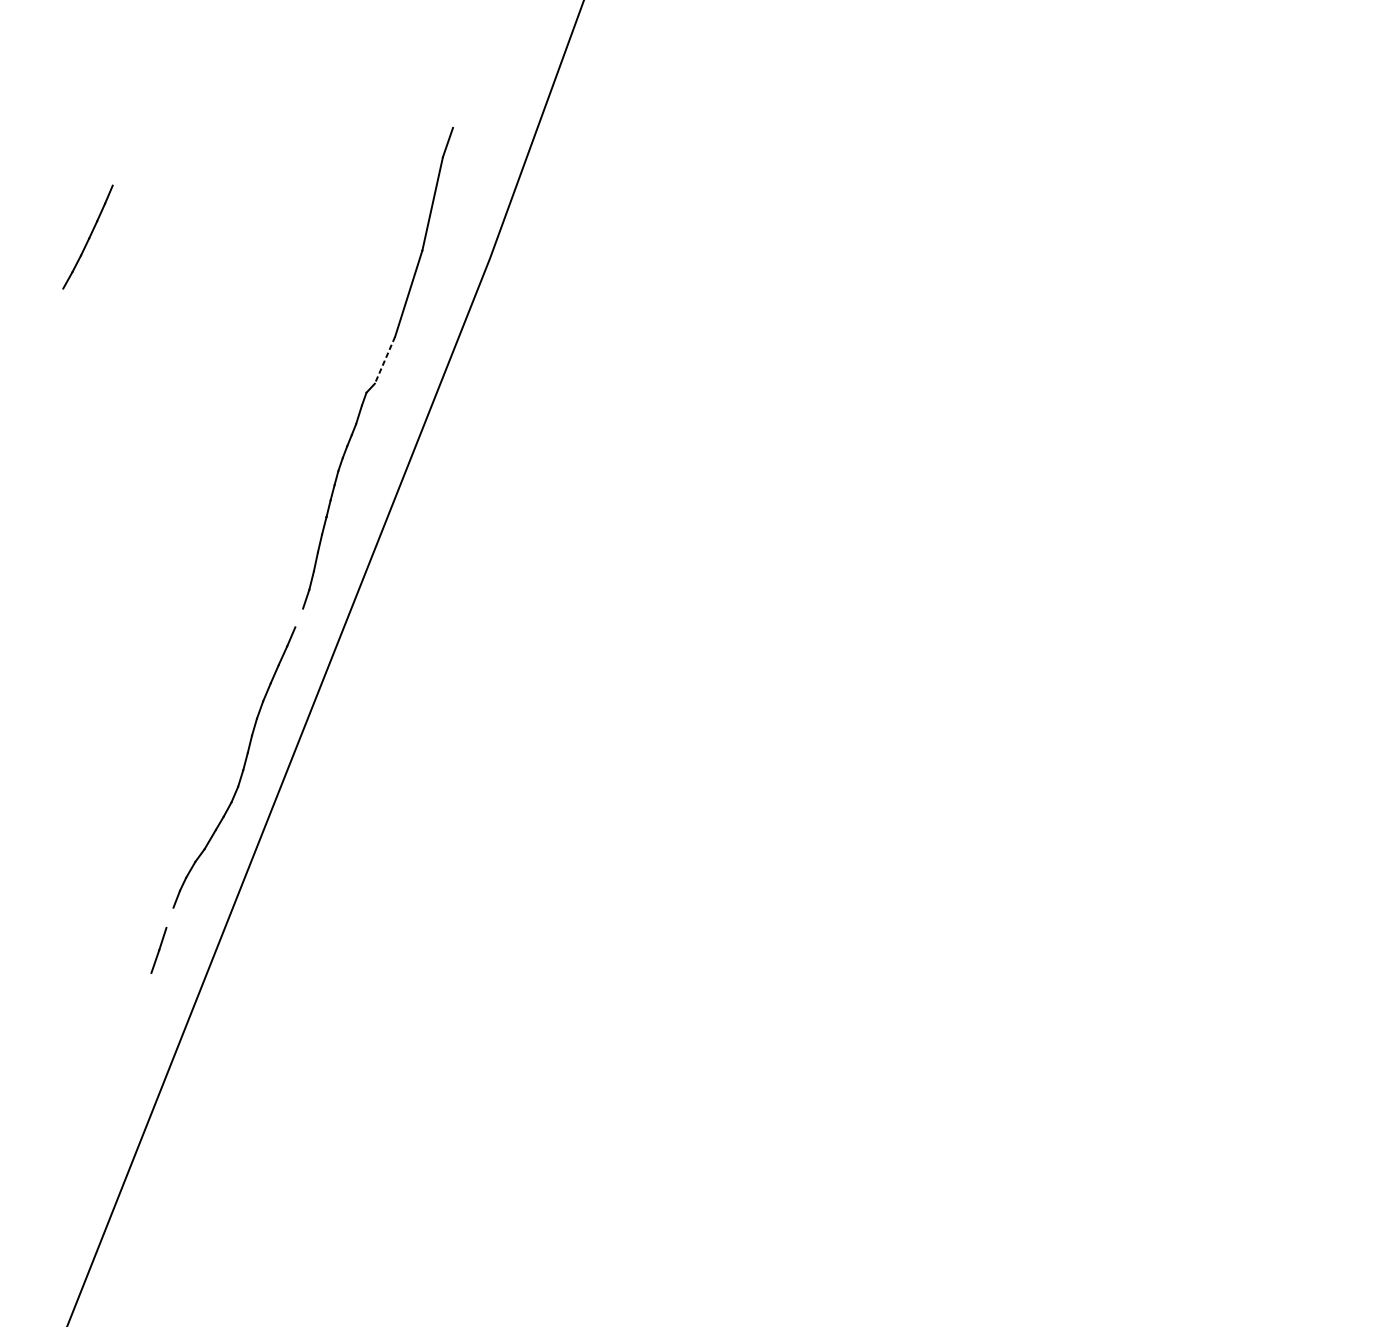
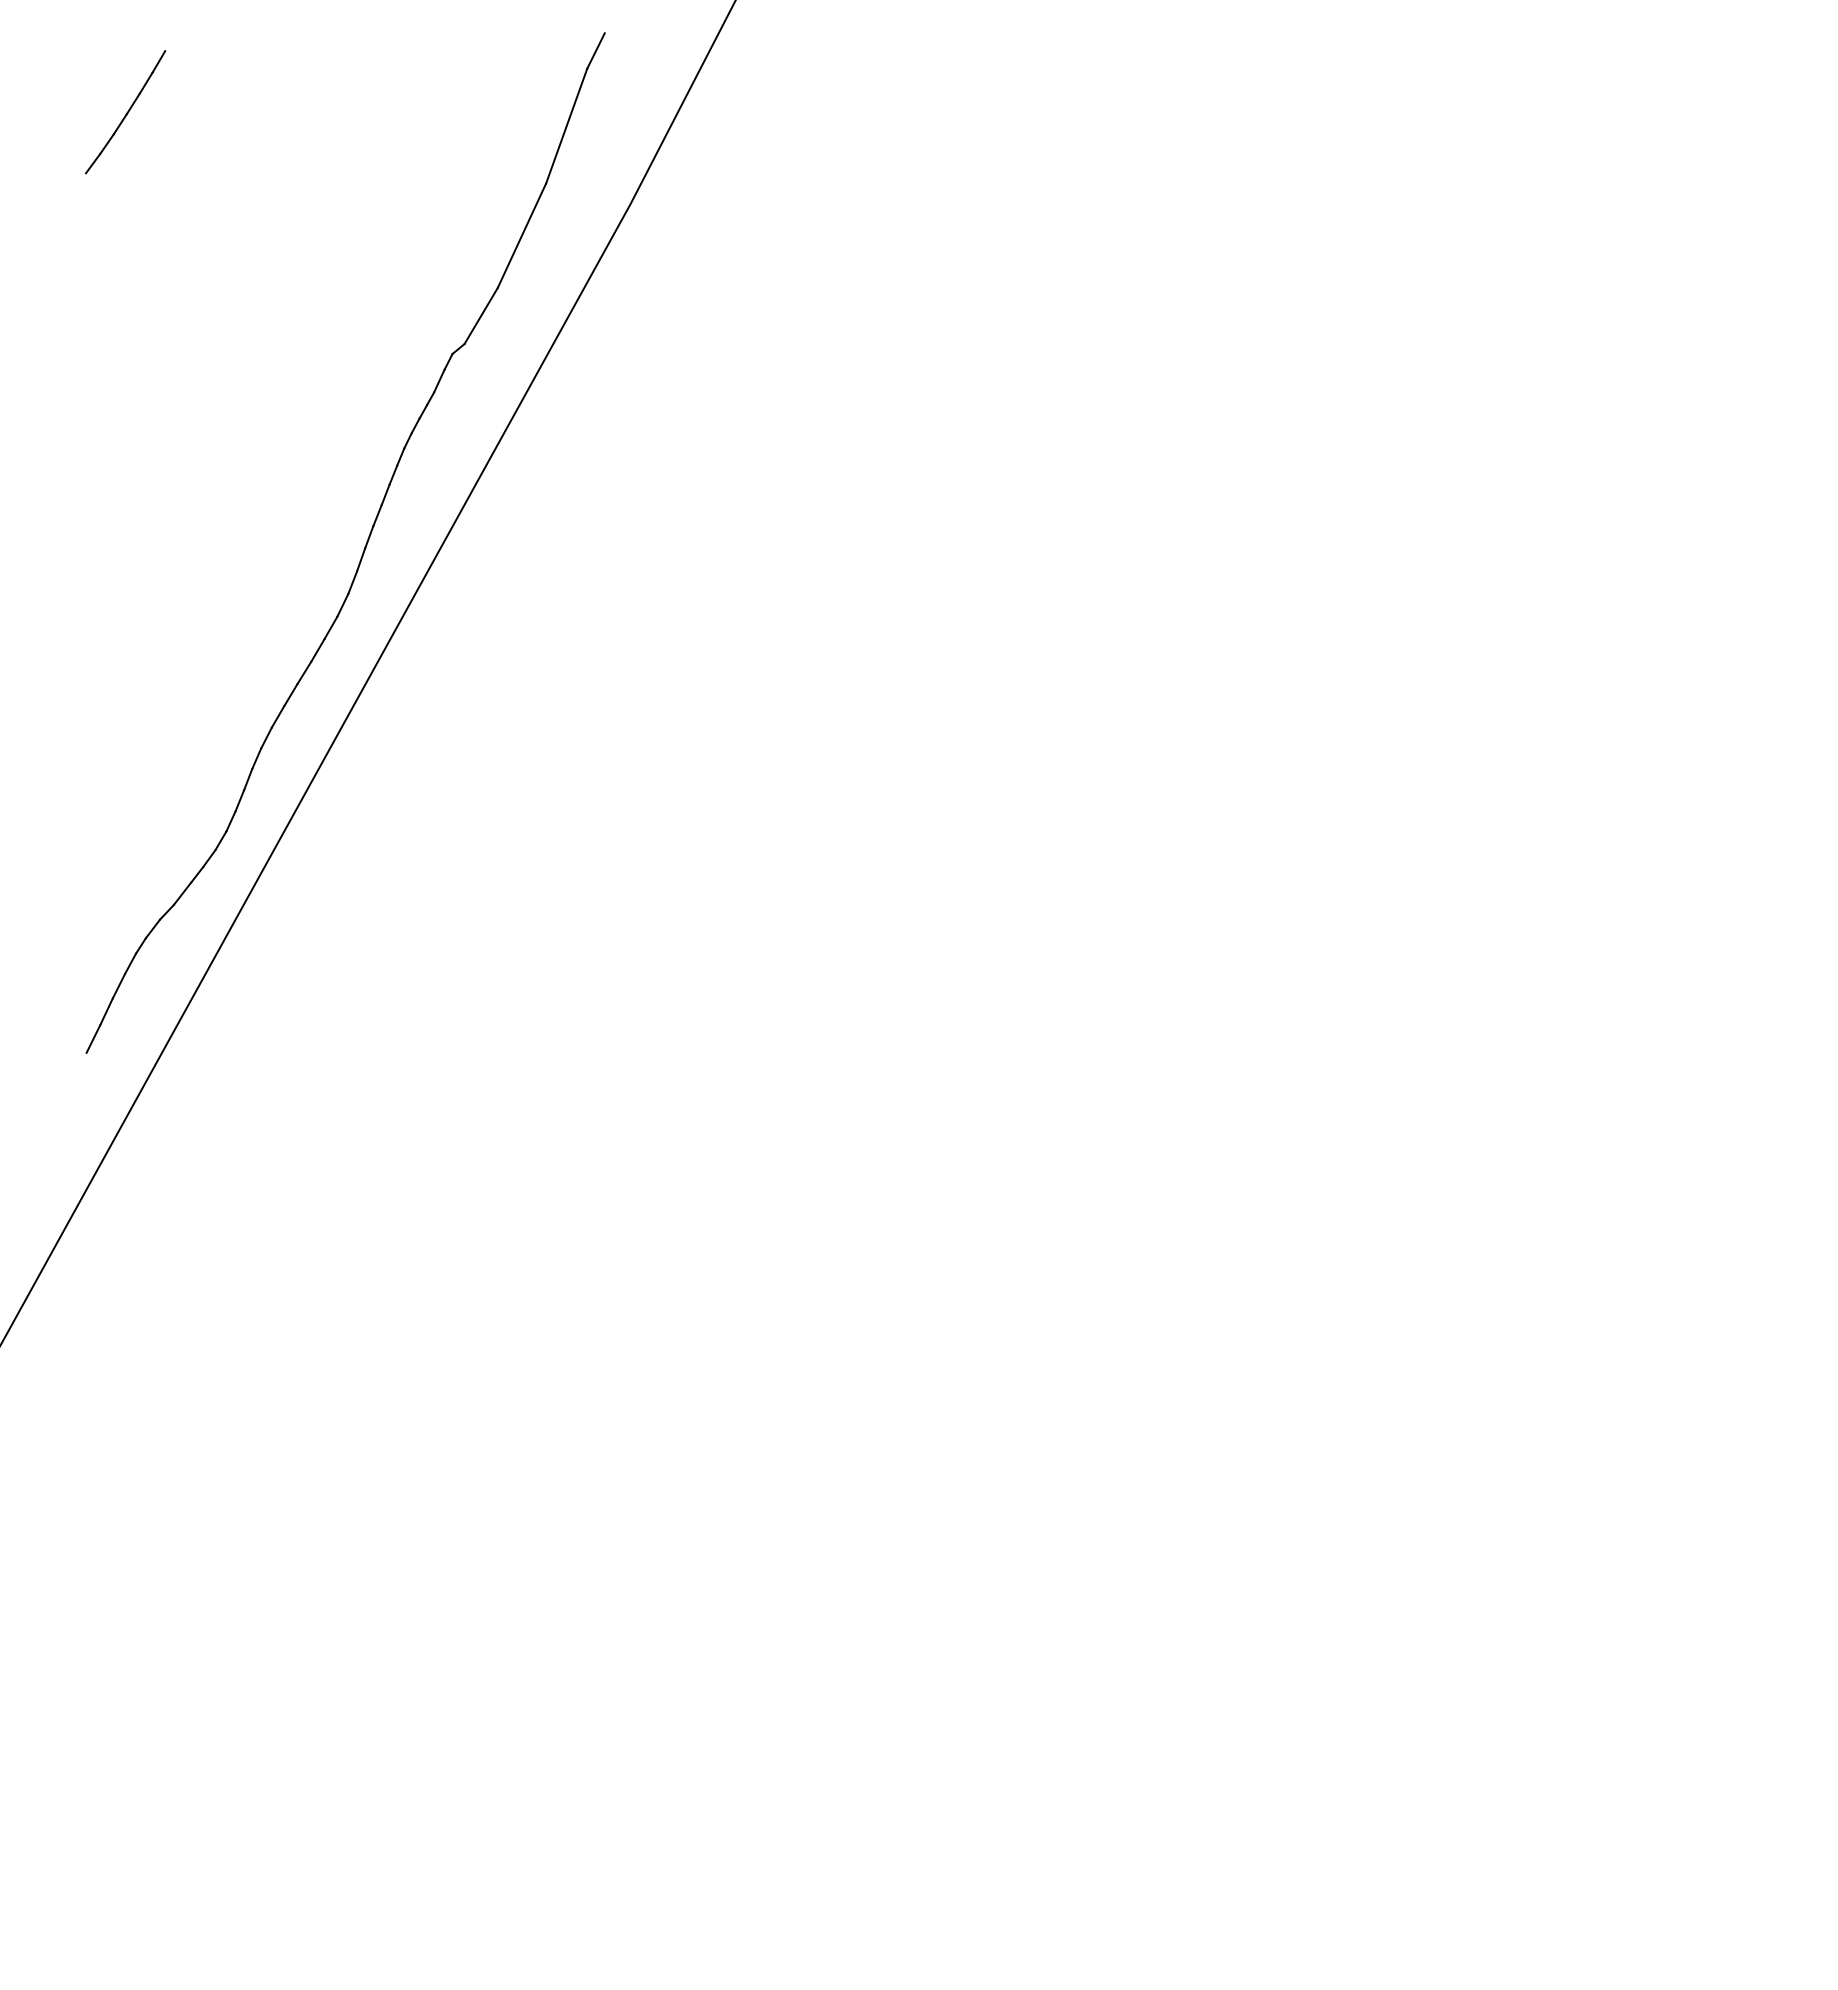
line: (385, 360) -> (481, 316), dashed -> solid
line: (298, 617) -> (330, 627), added
line: (169, 917) -> (118, 985), added

